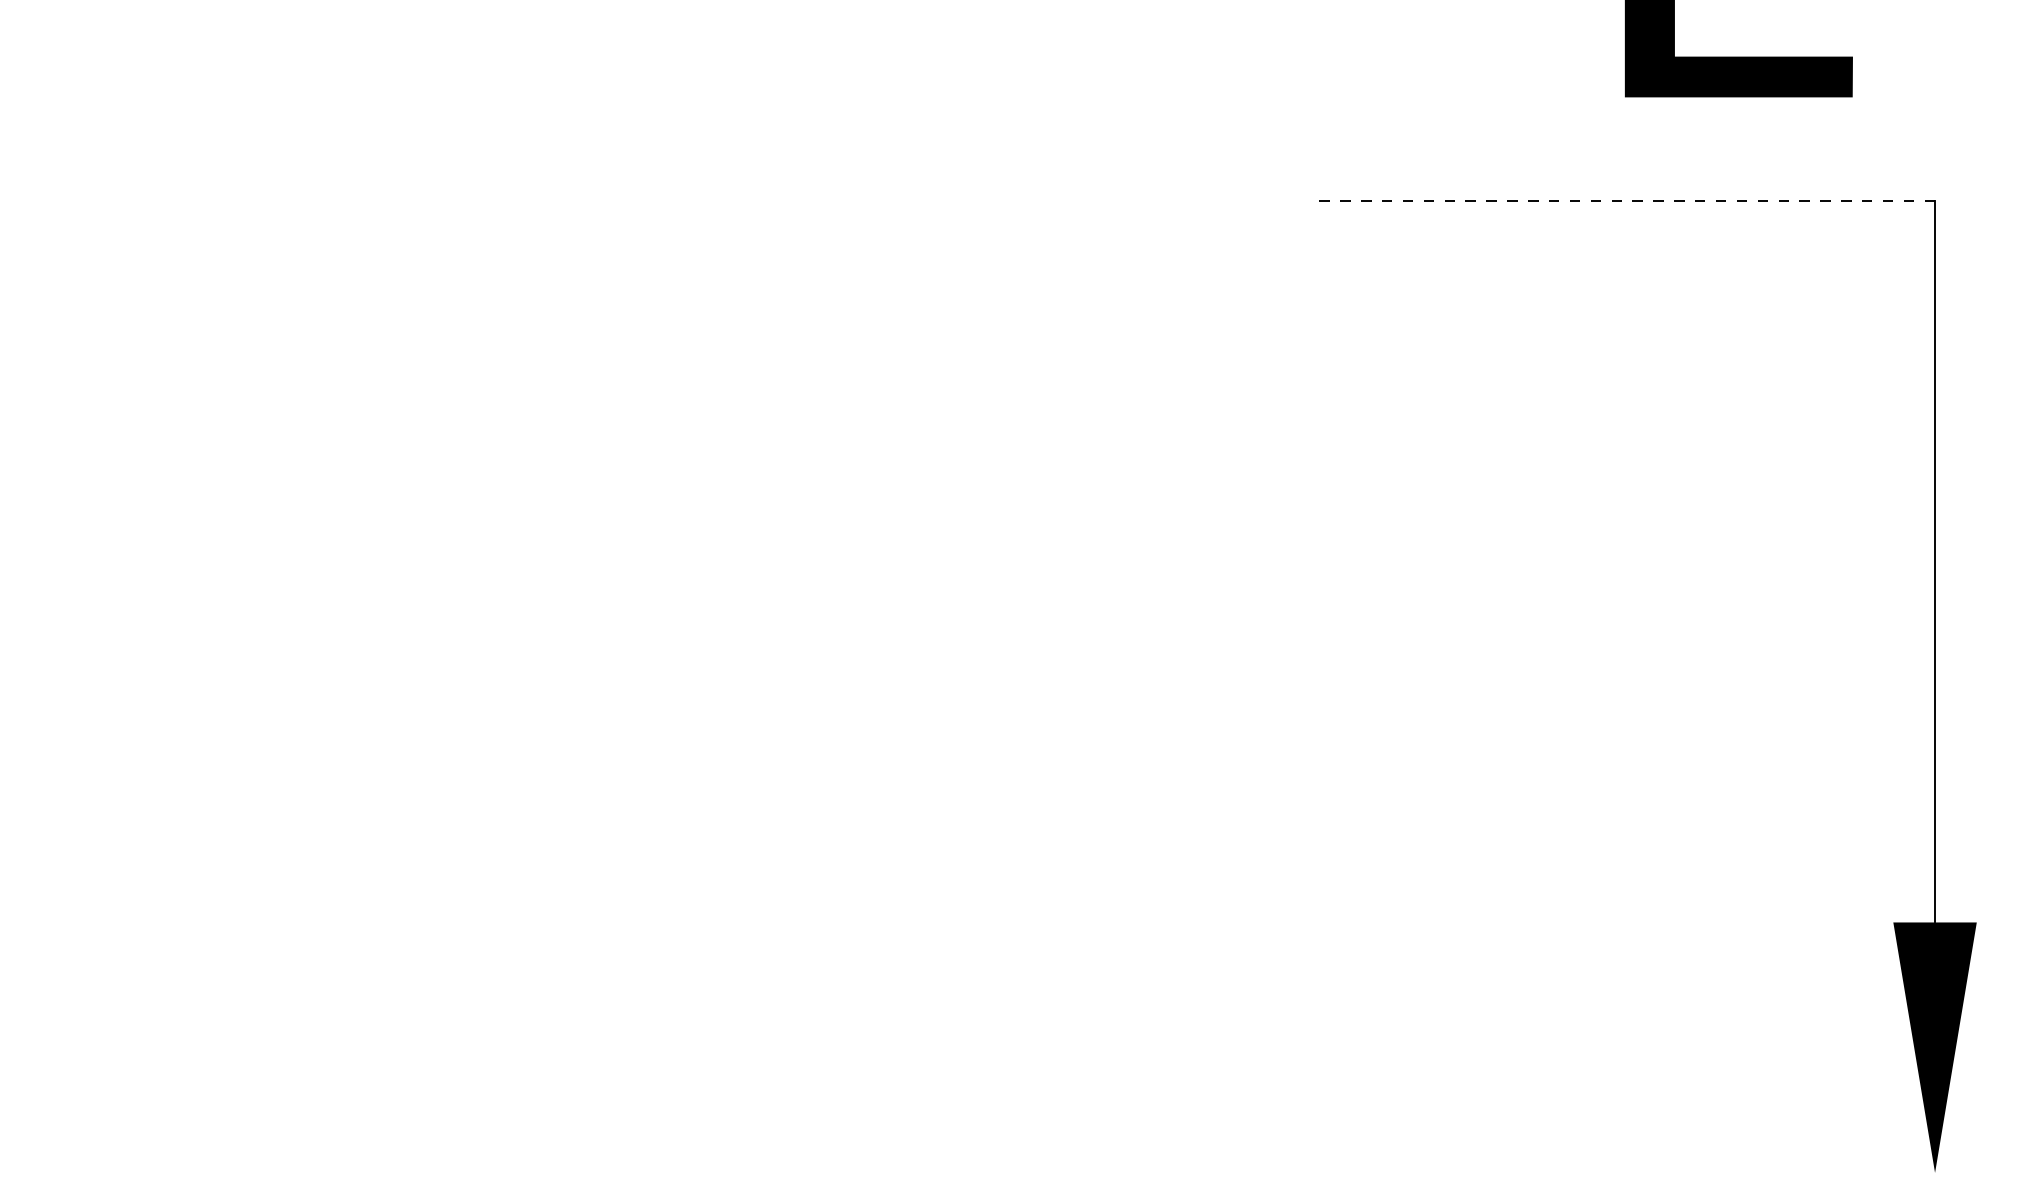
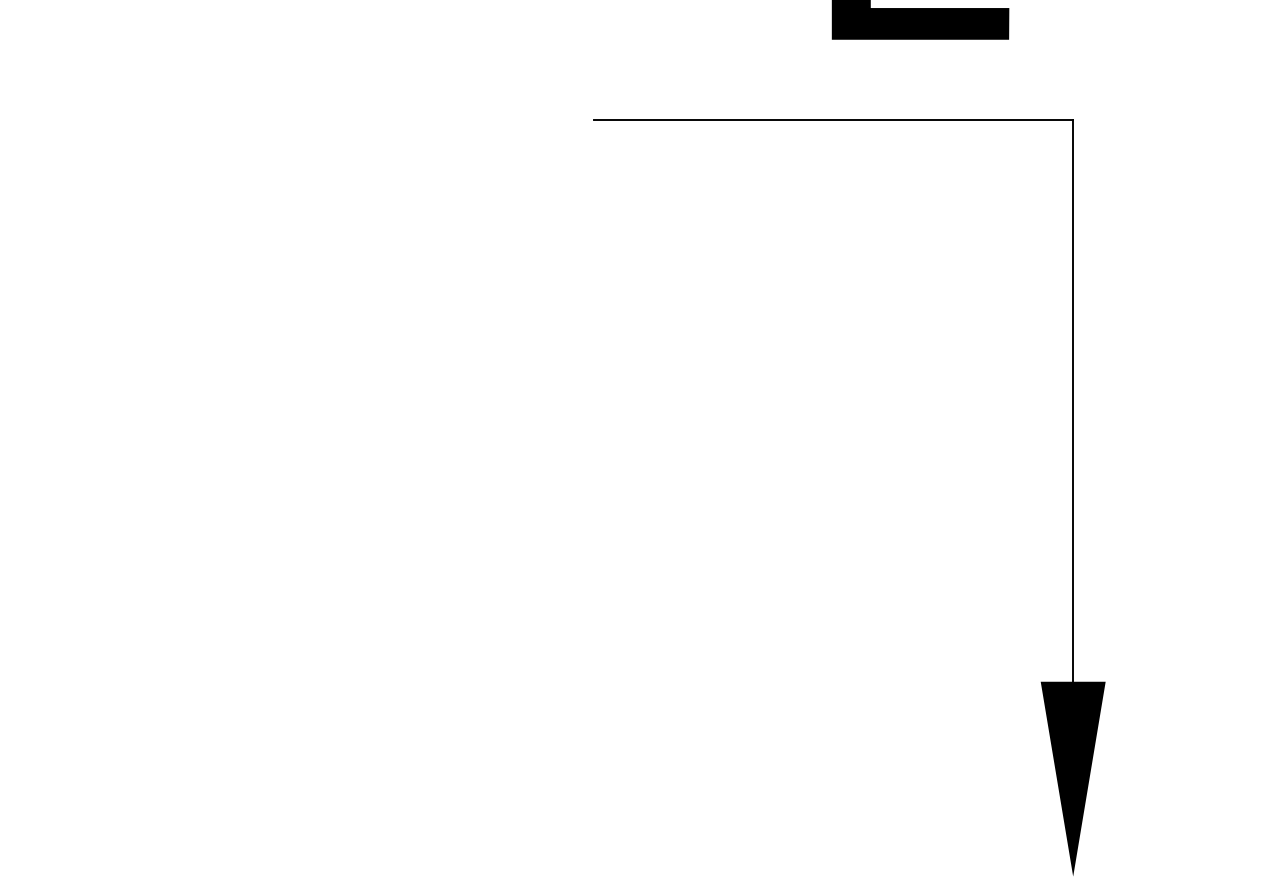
line: (1626, 200) -> (833, 119), dashed -> solid

